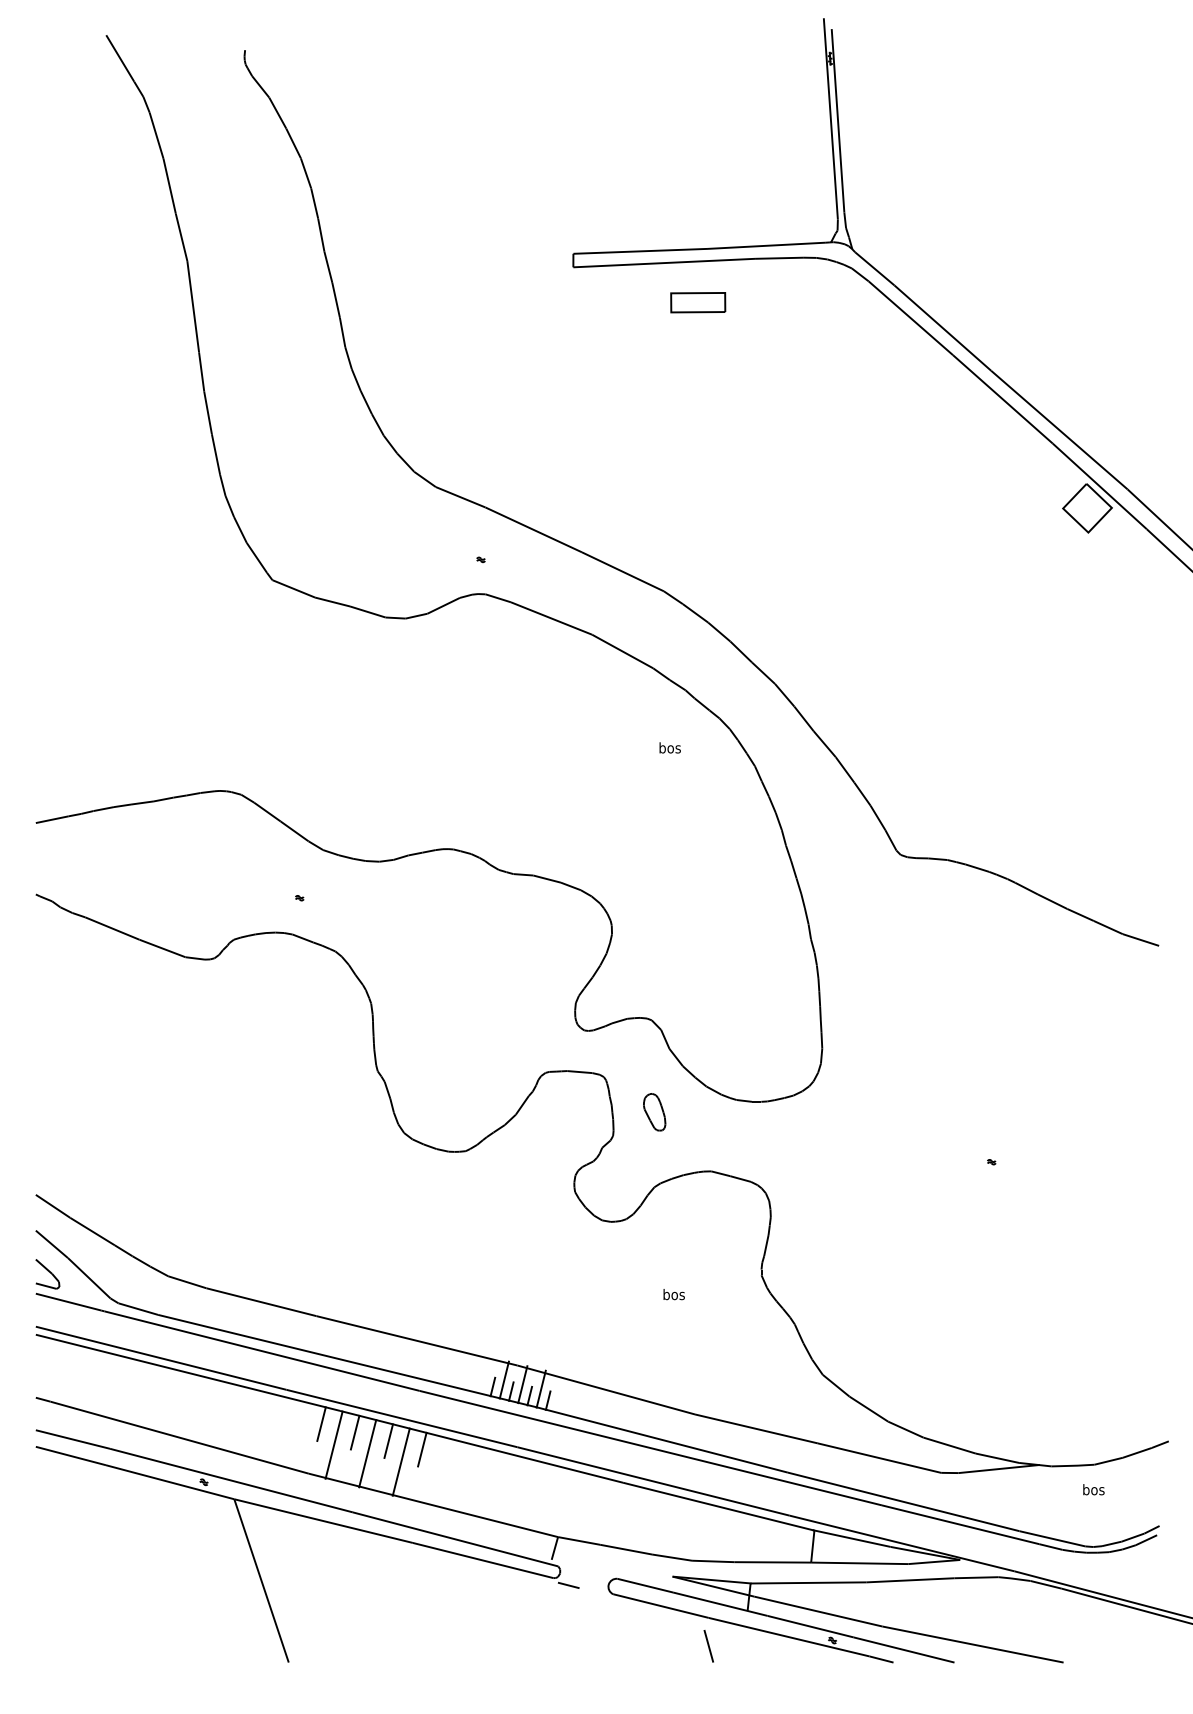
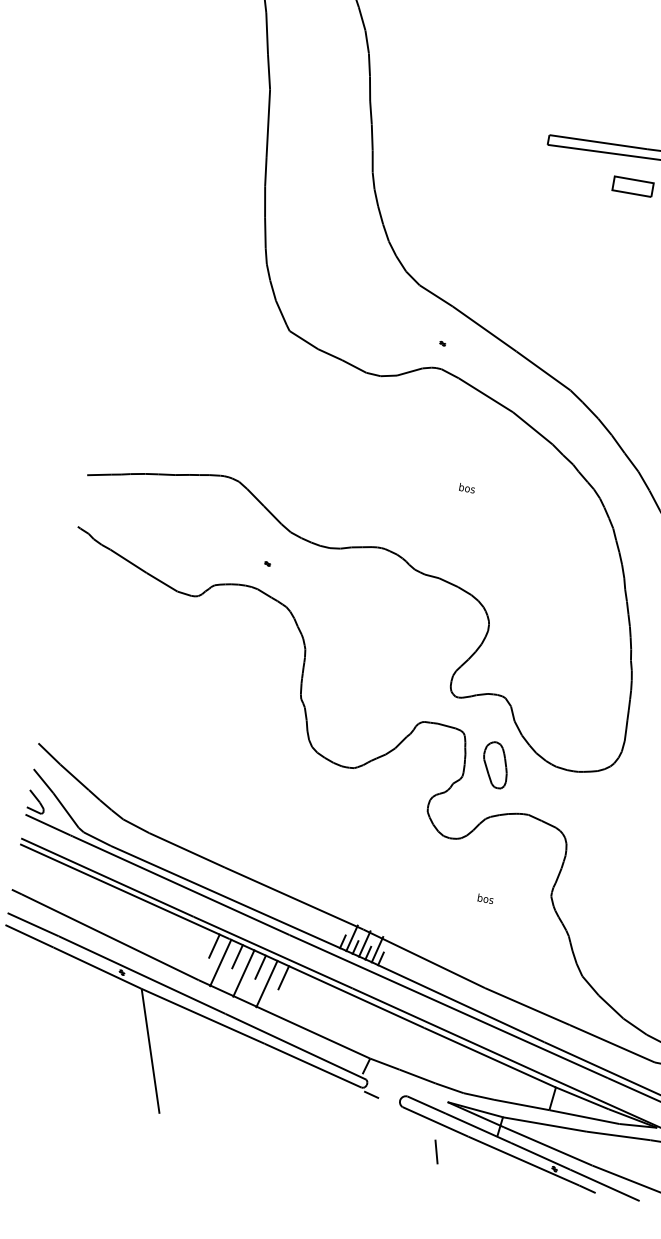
text: (669, 747) -> (466, 487), moved
part: (654, 1111) -> (495, 764), size x1.67
line: (708, 1646) -> (436, 1152), moved

